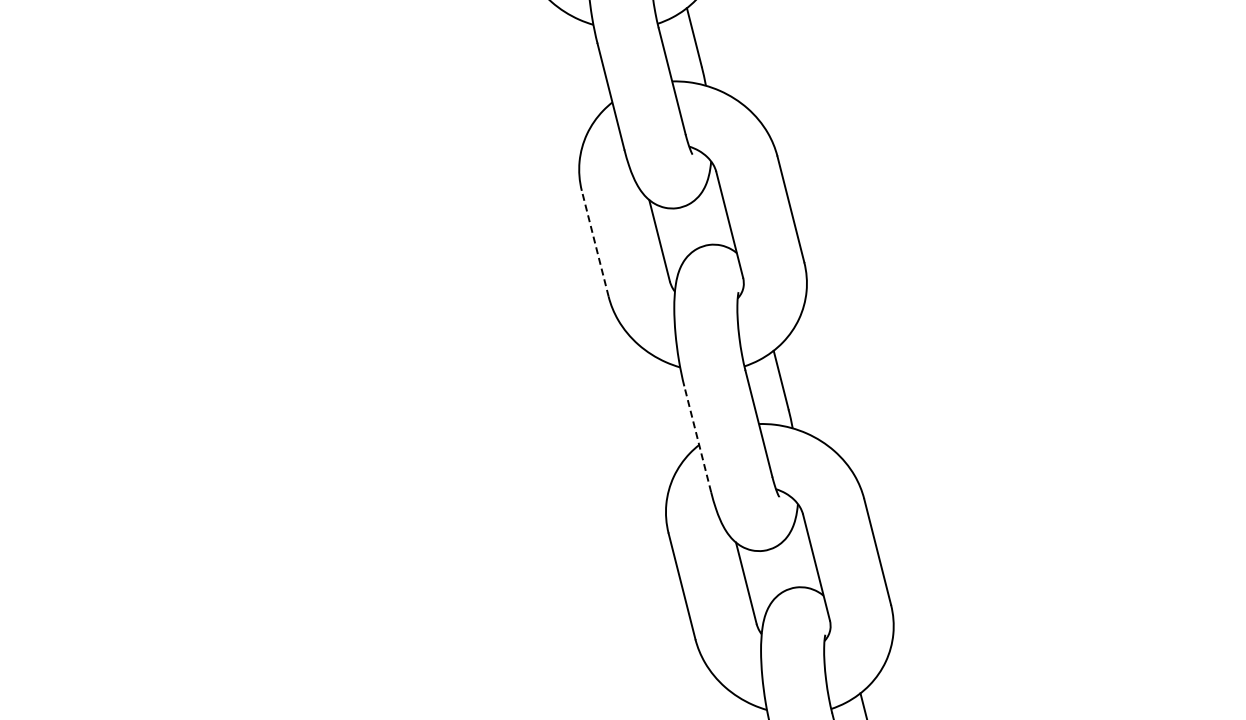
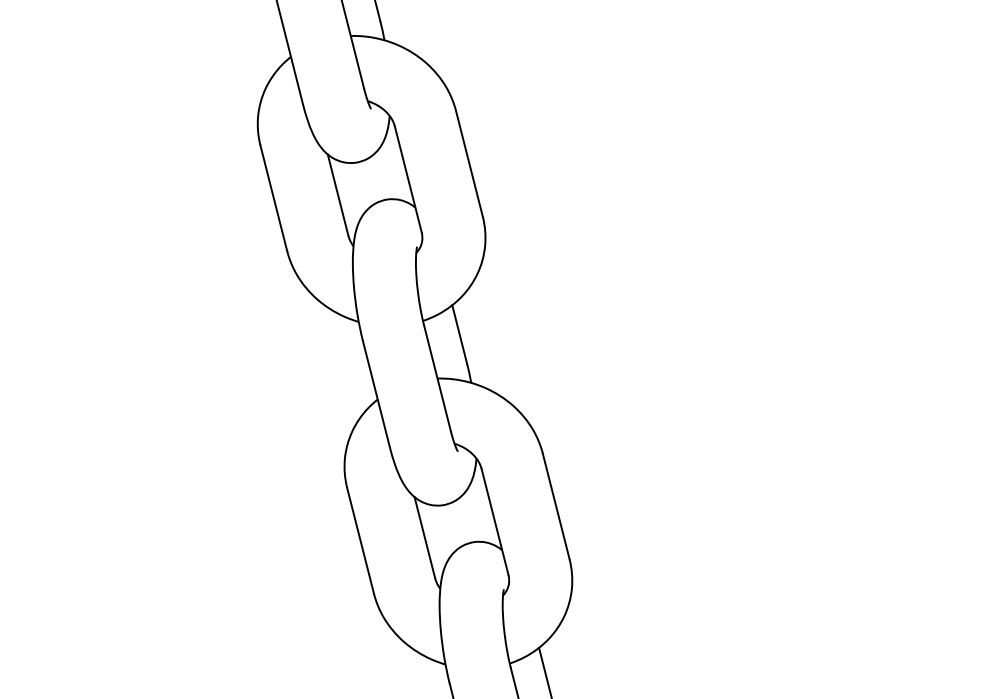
line: (595, 243) -> (274, 198), dashed -> solid
line: (697, 439) -> (376, 394), dashed -> solid

